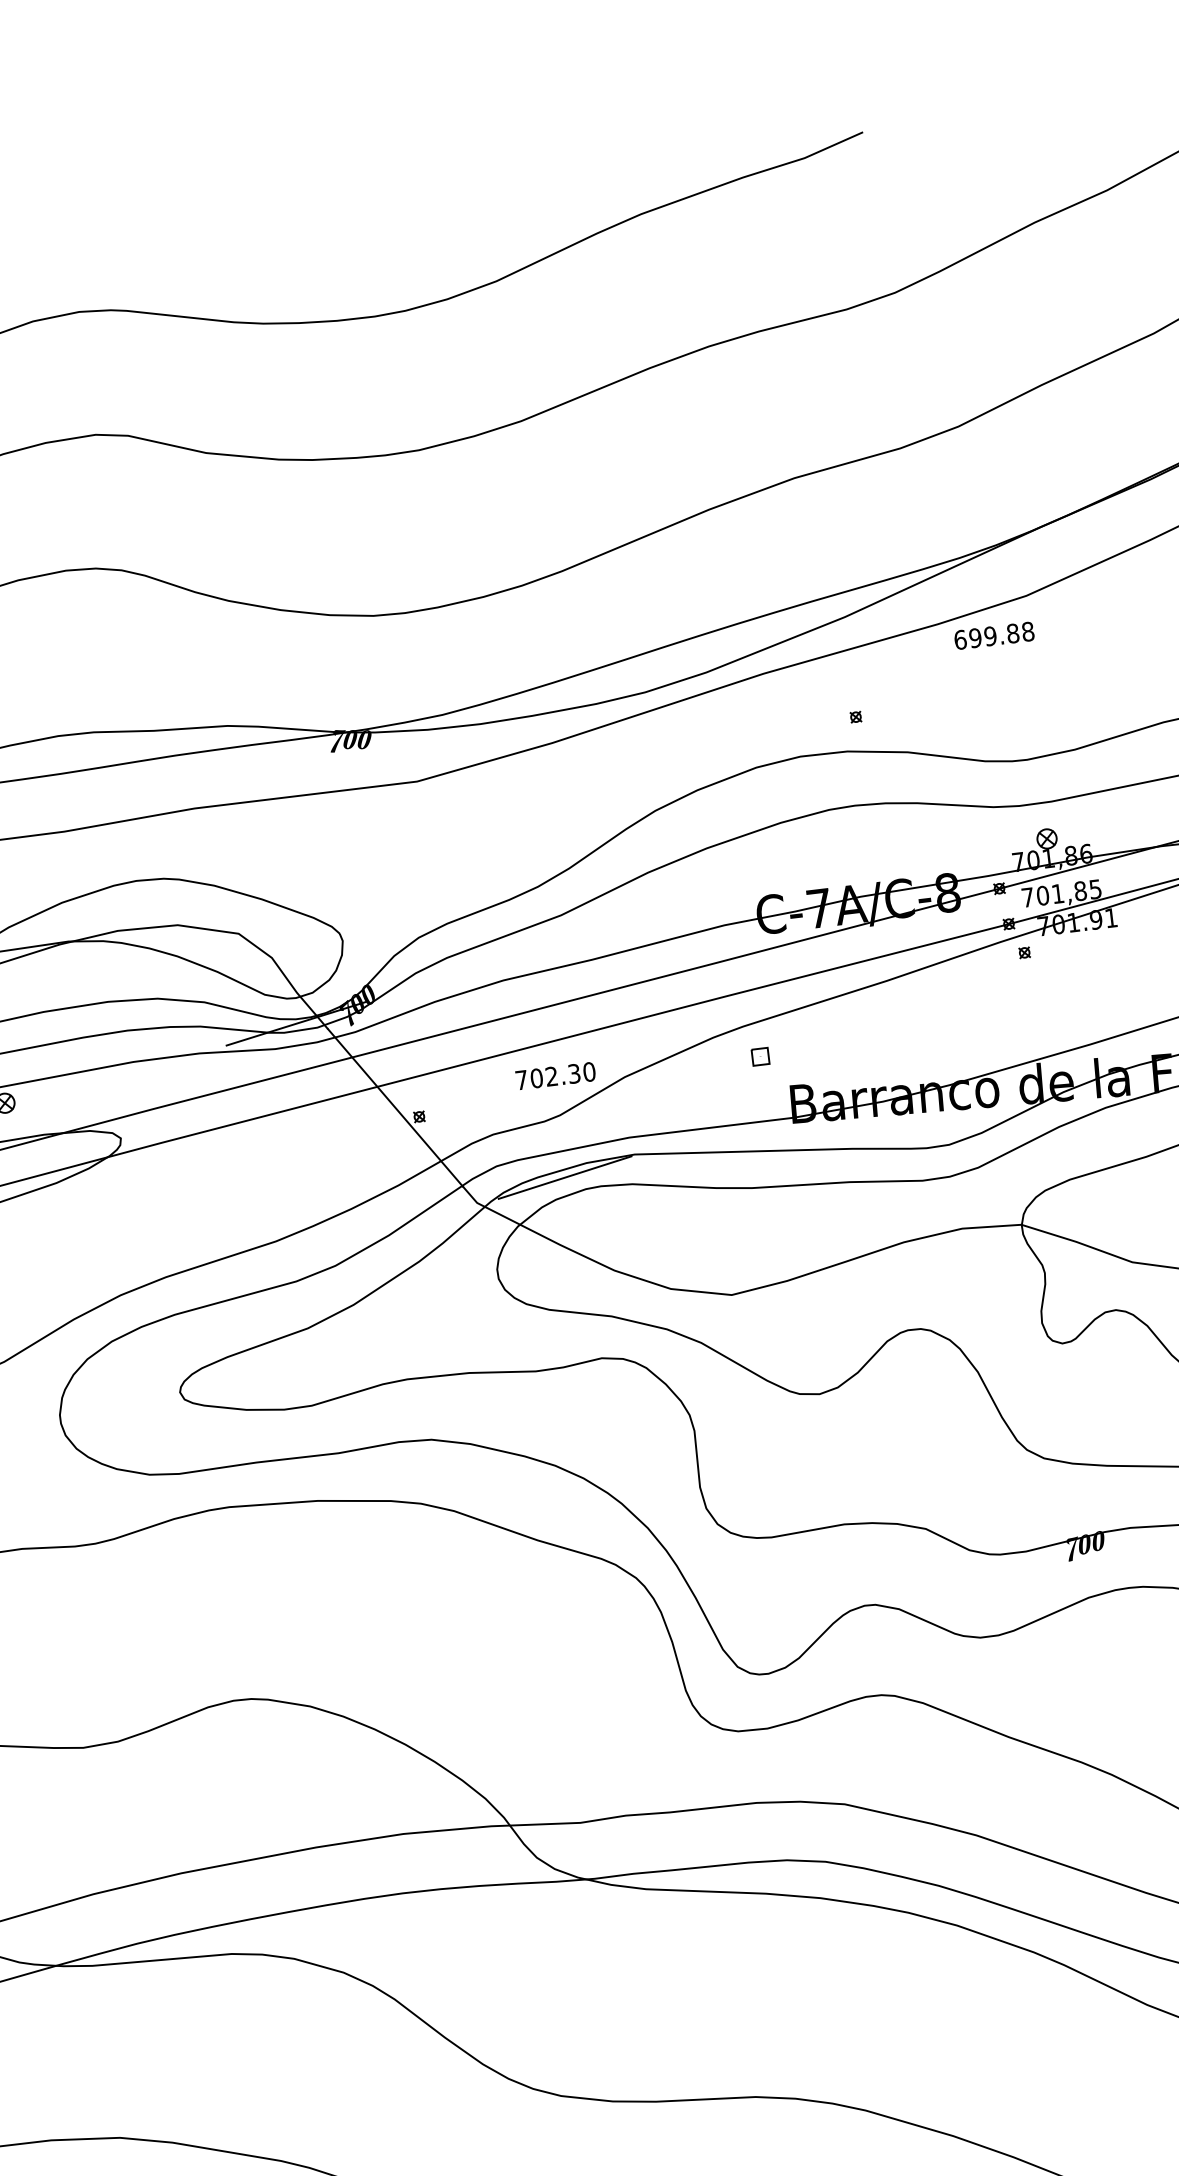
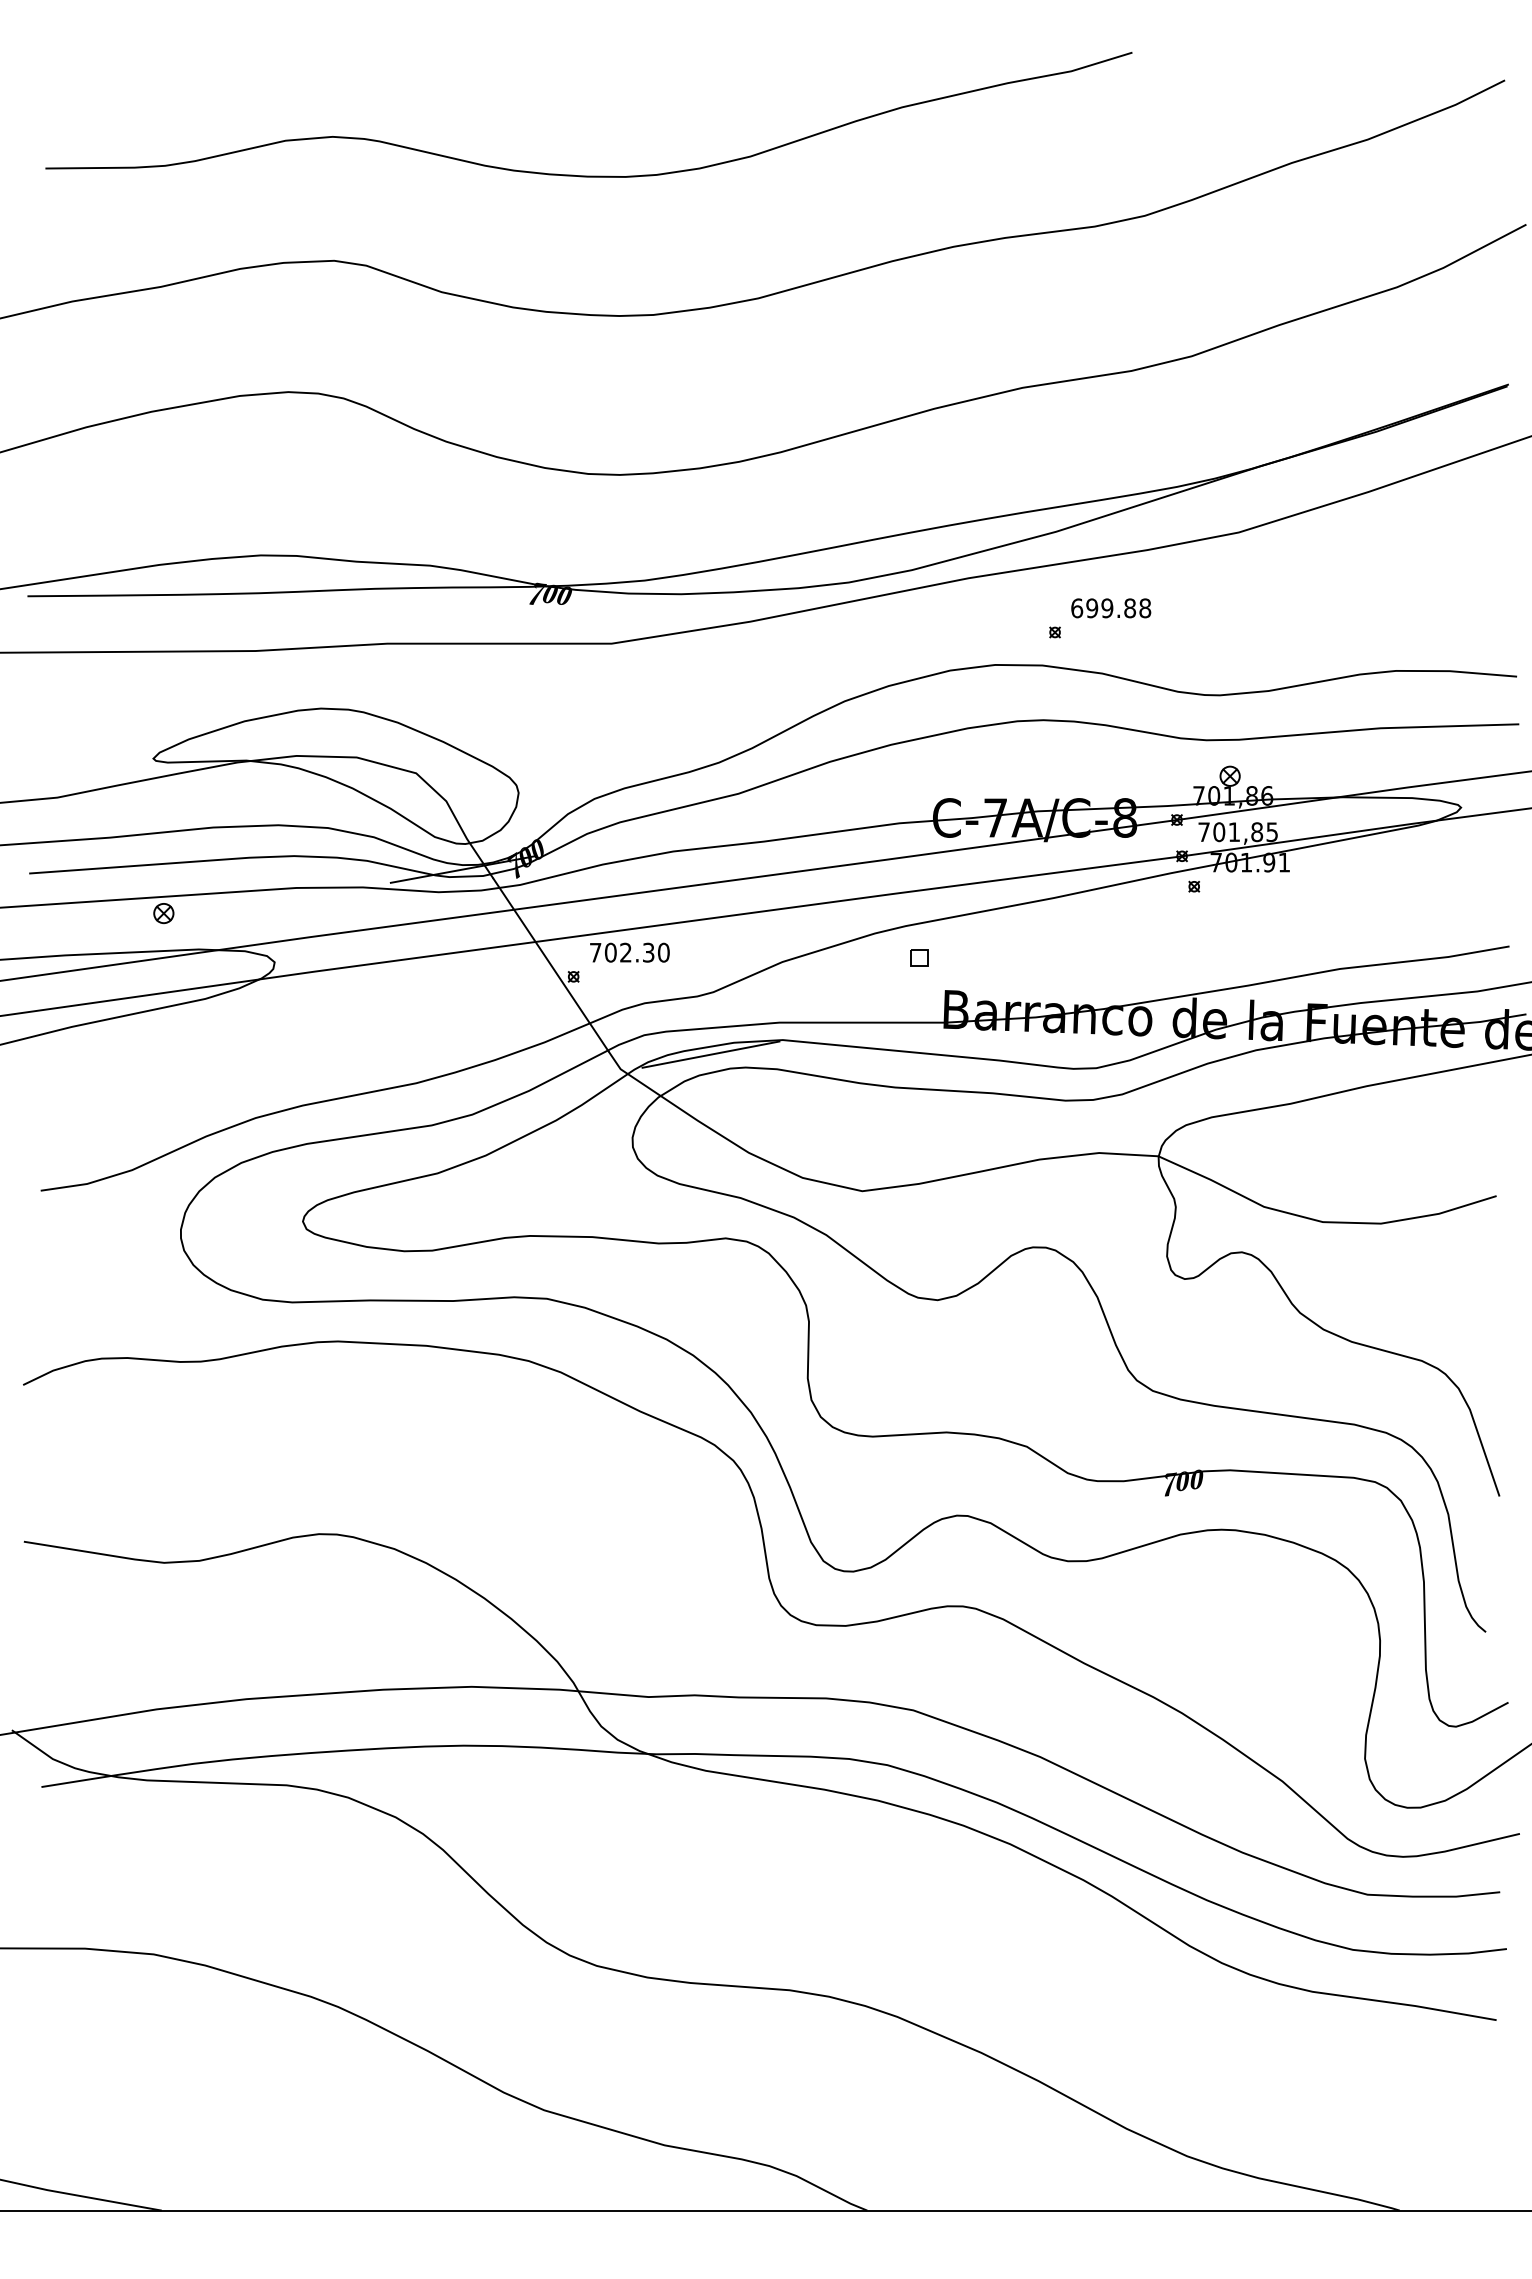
text: (994, 635) -> (1111, 608), moved
text: (555, 1075) -> (629, 952), moved

